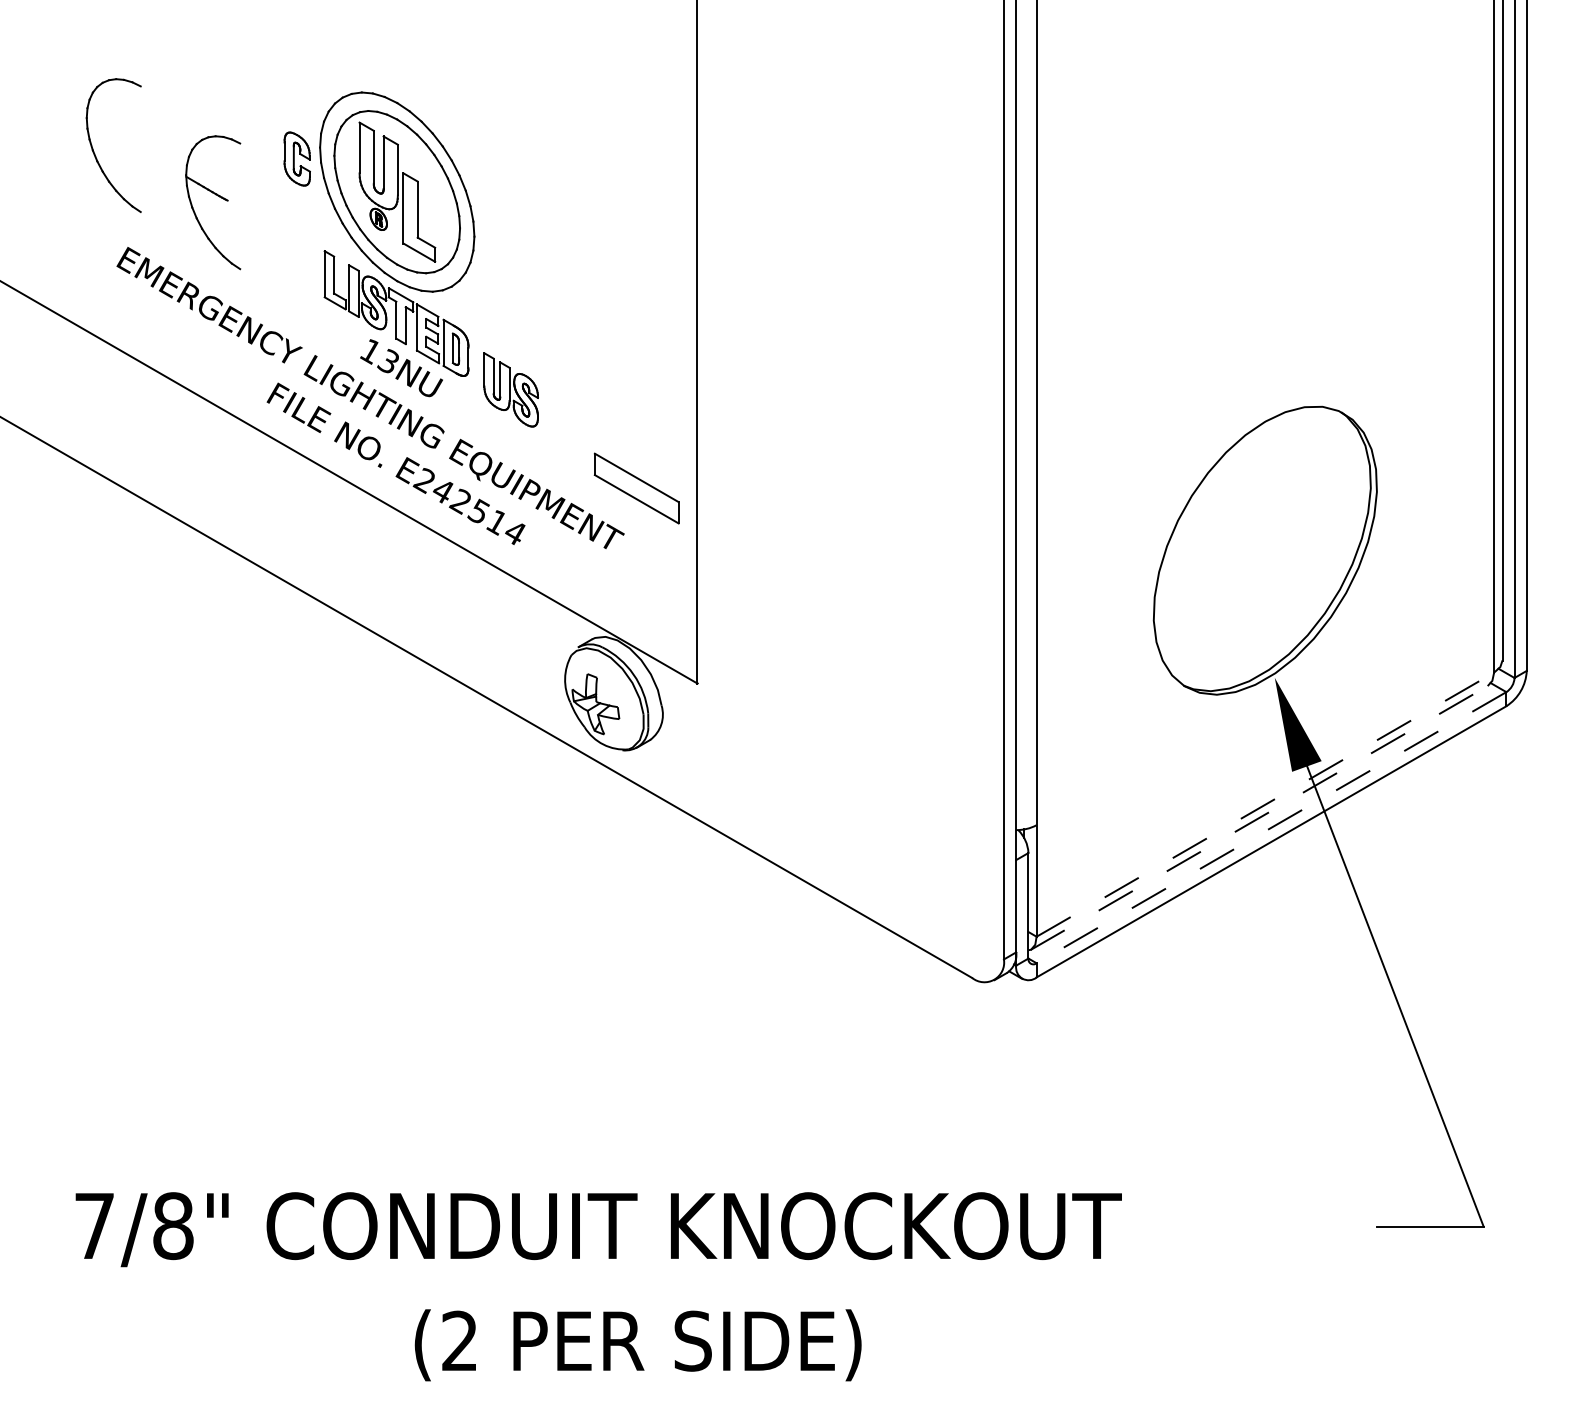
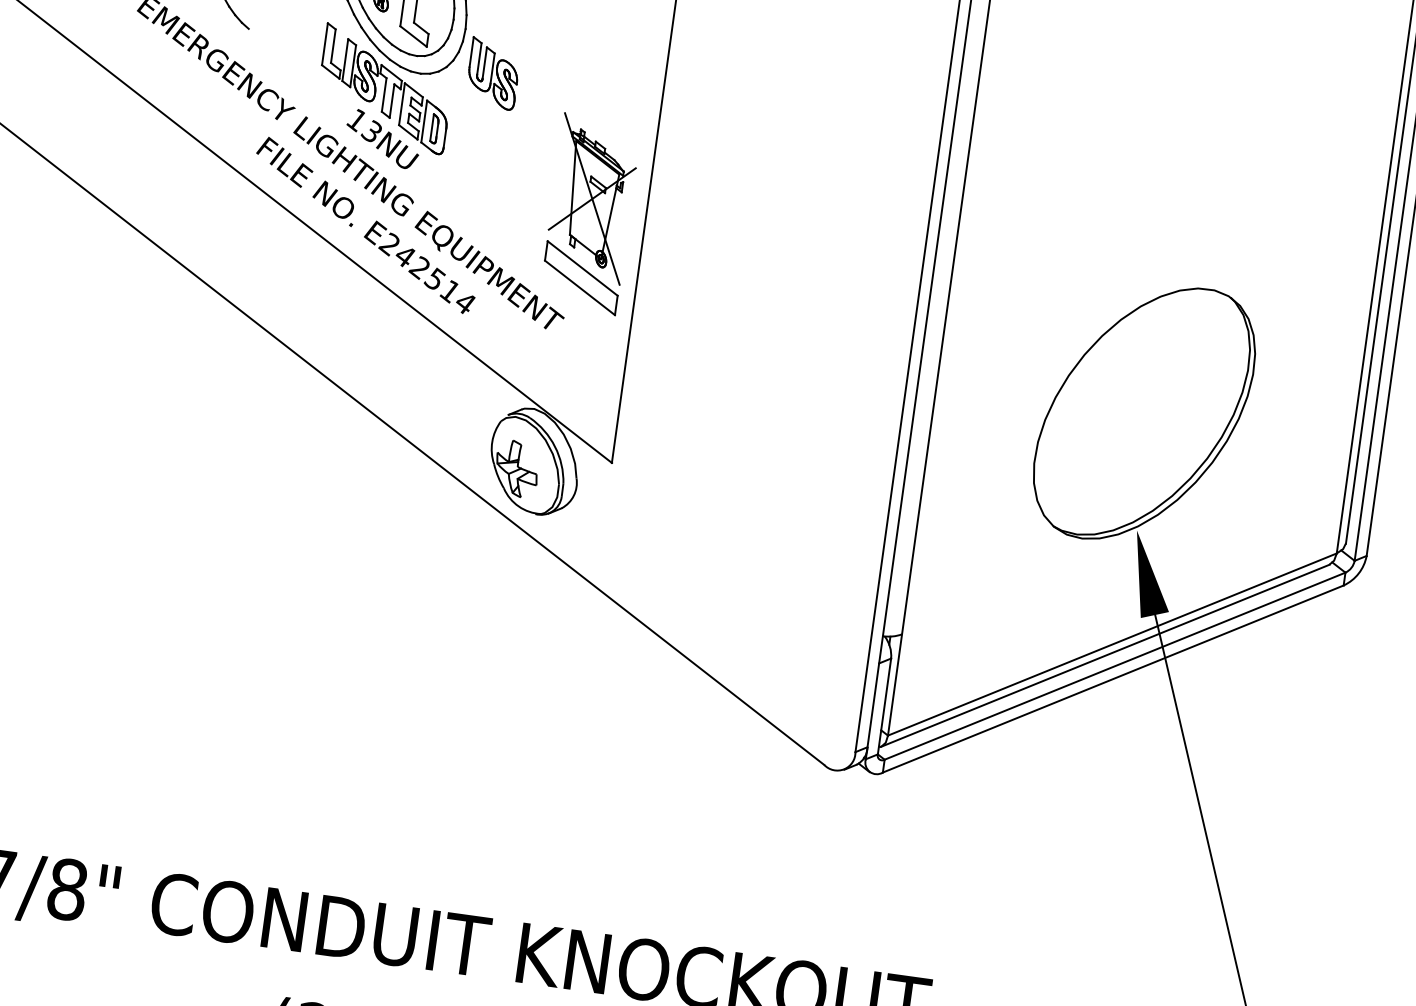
part: (510, 389) -> (492, 73), moved
part: (636, 400) -> (592, 198), added
line: (1265, 804) -> (1112, 644), dashed -> solid
line: (1259, 817) -> (1105, 655), dashed -> solid
line: (1271, 827) -> (1115, 666), dashed -> solid

